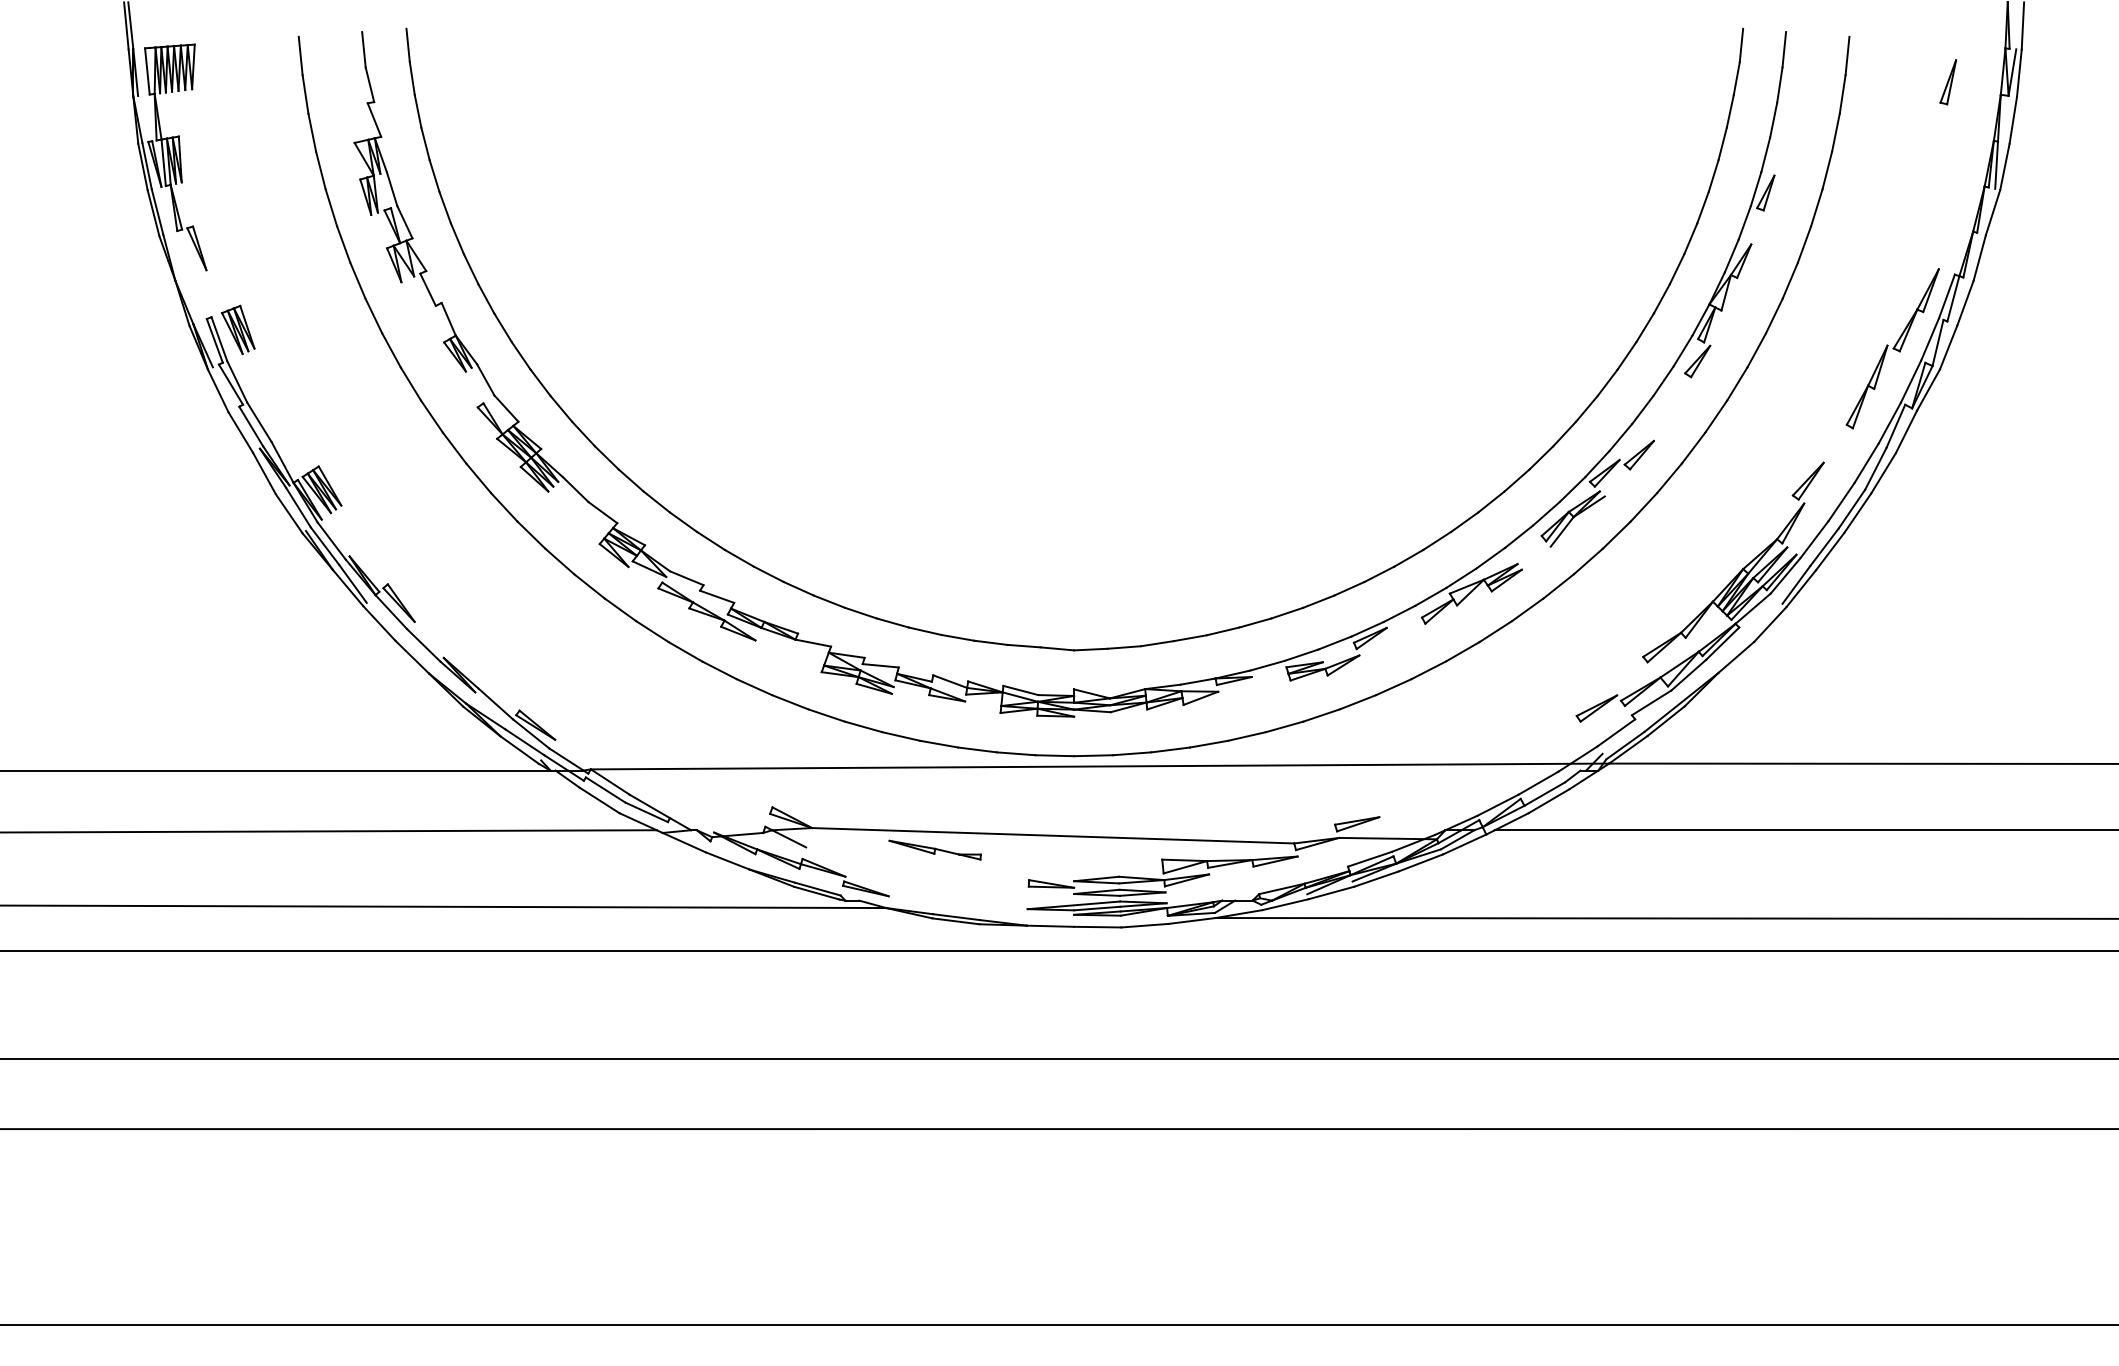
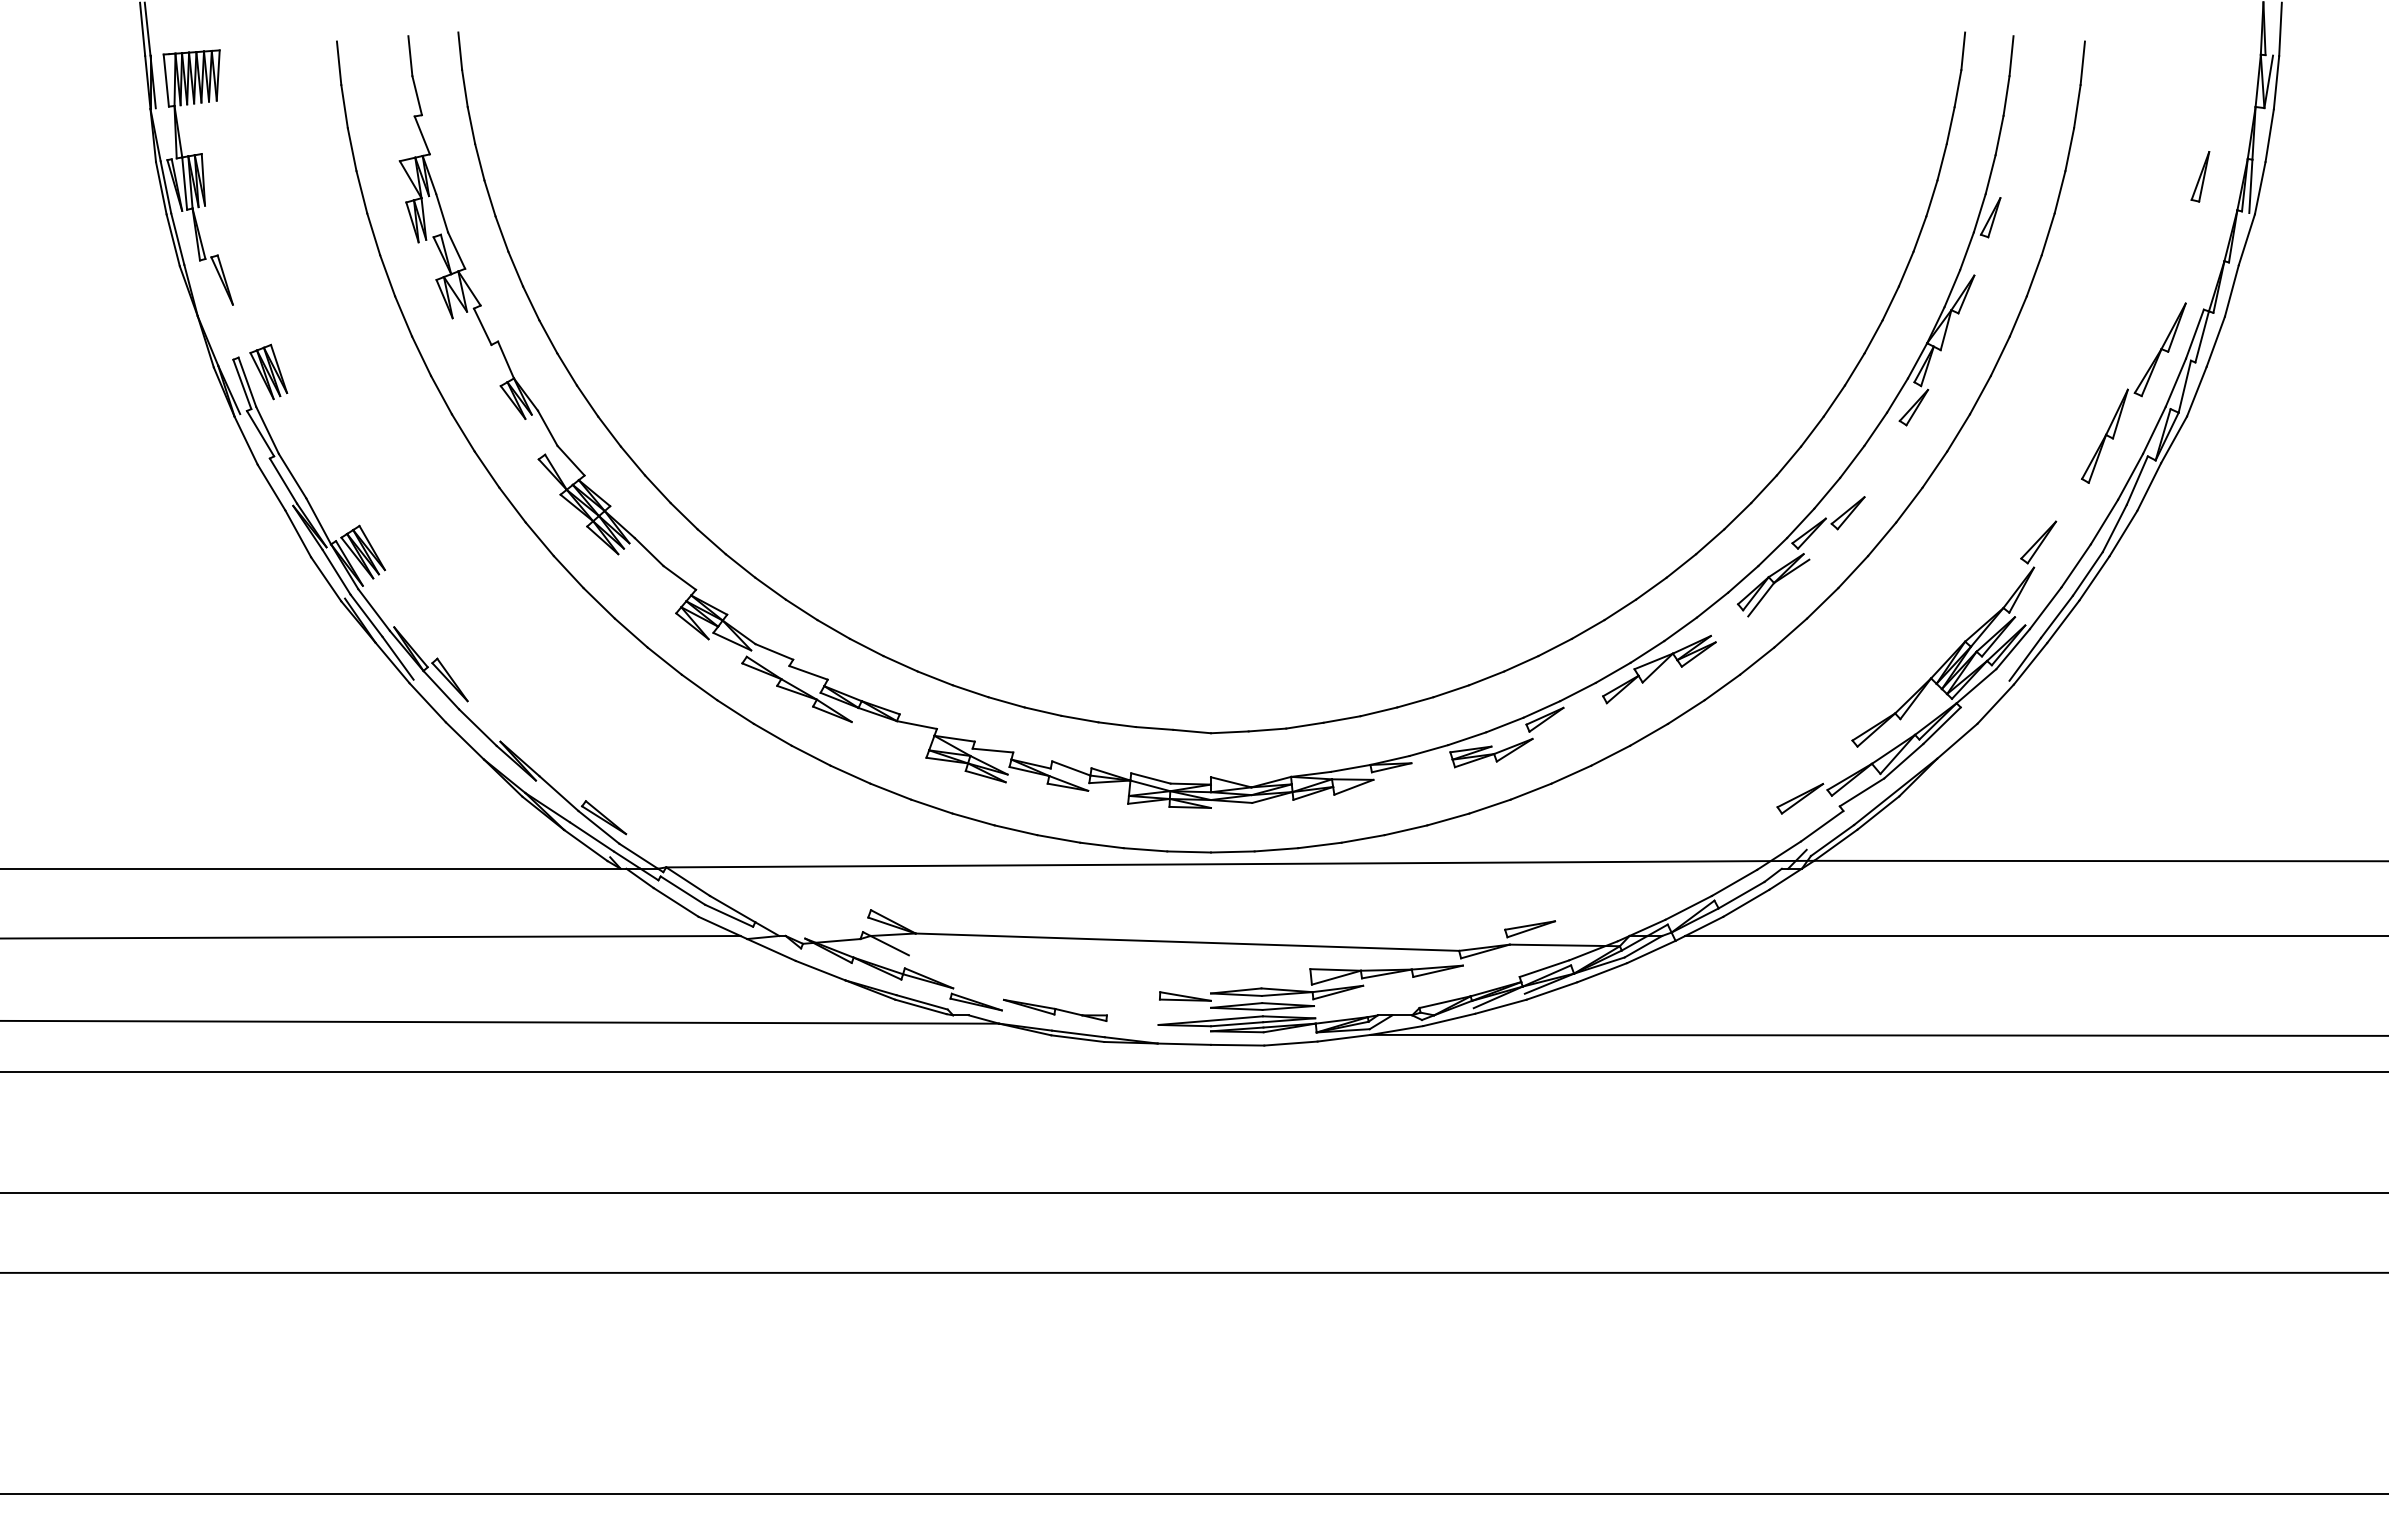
part: (1948, 81) -> (2200, 176), moved
part: (935, 849) -> (1055, 1009), moved

